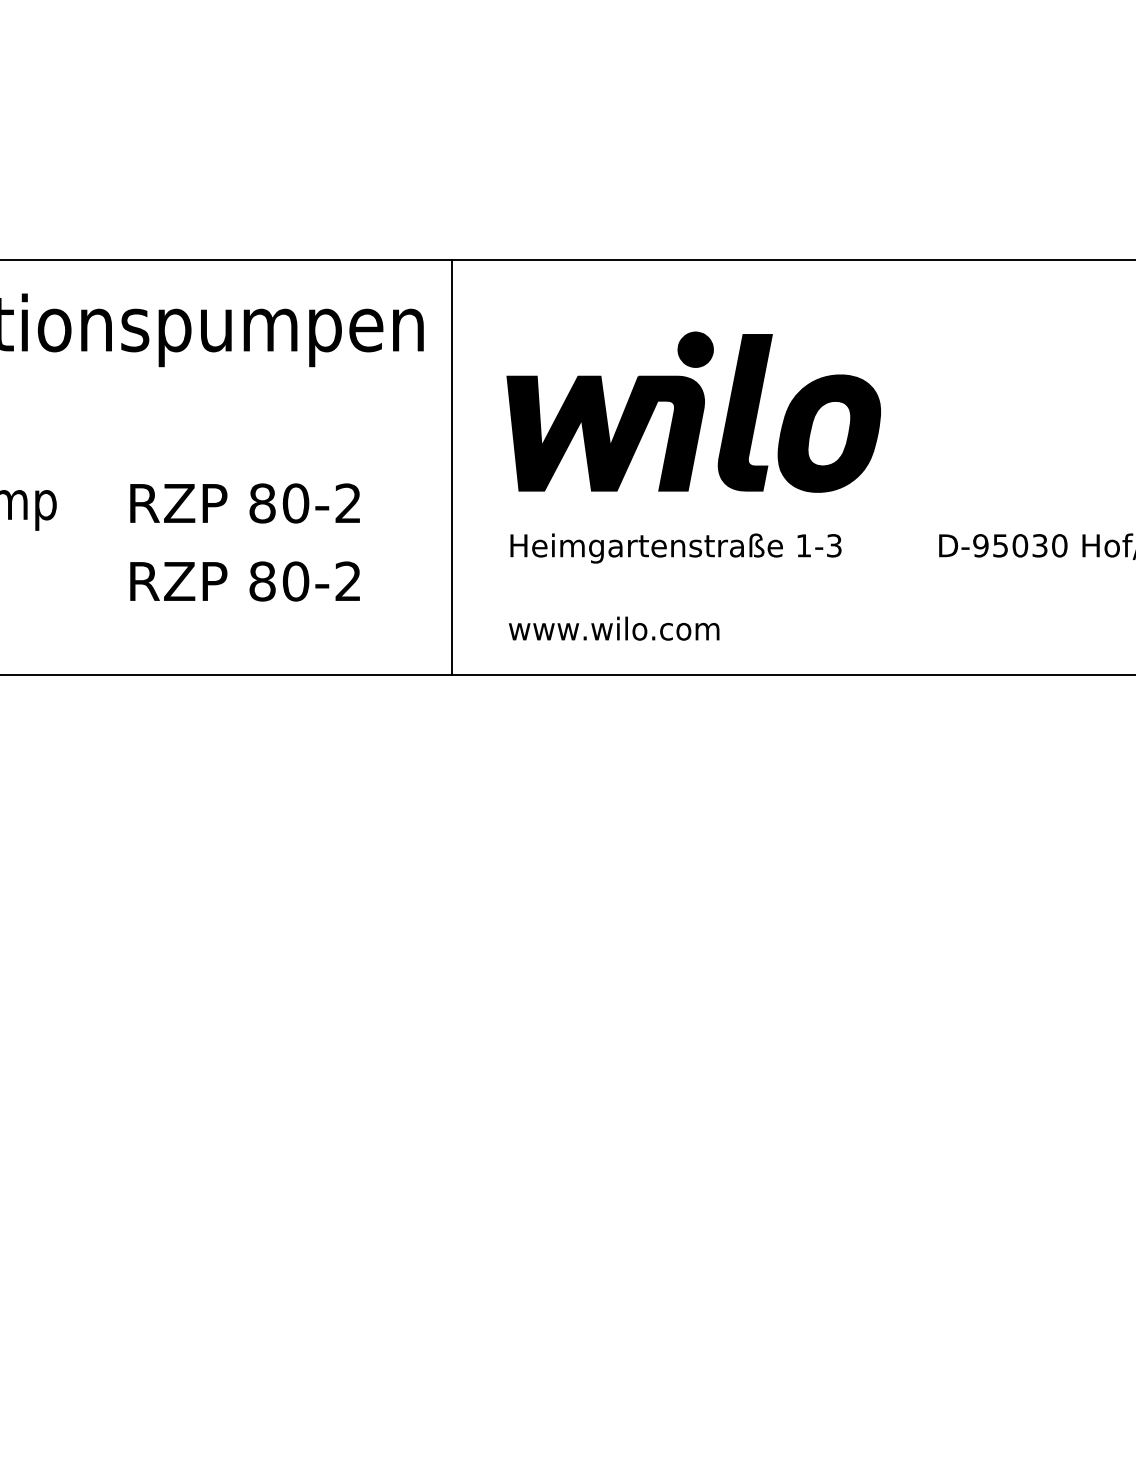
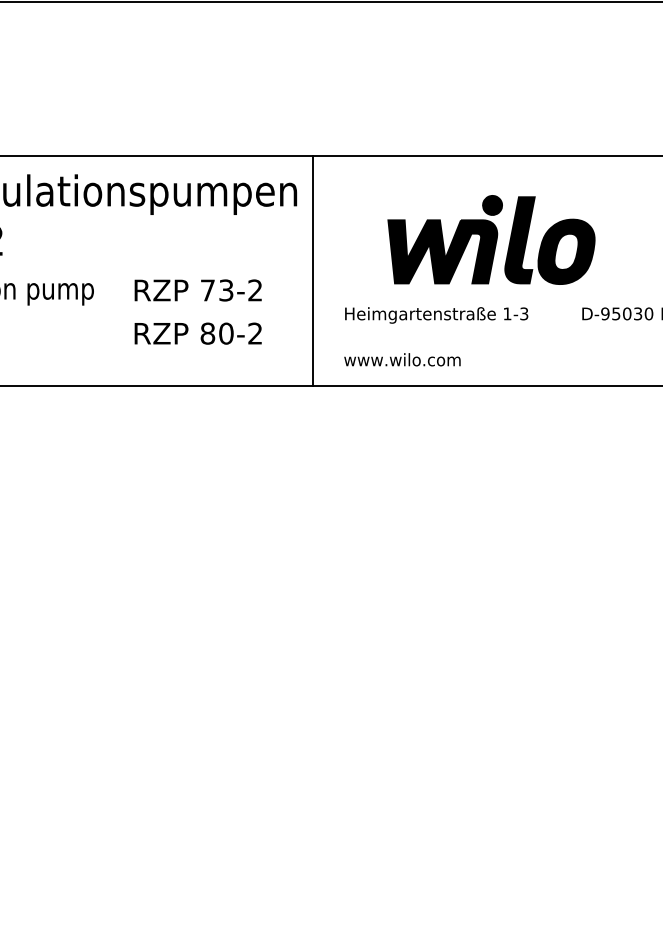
part: (693, 411) -> (491, 239), moved
text: (278, 503) -> (216, 290), 80-2 -> 73-2

